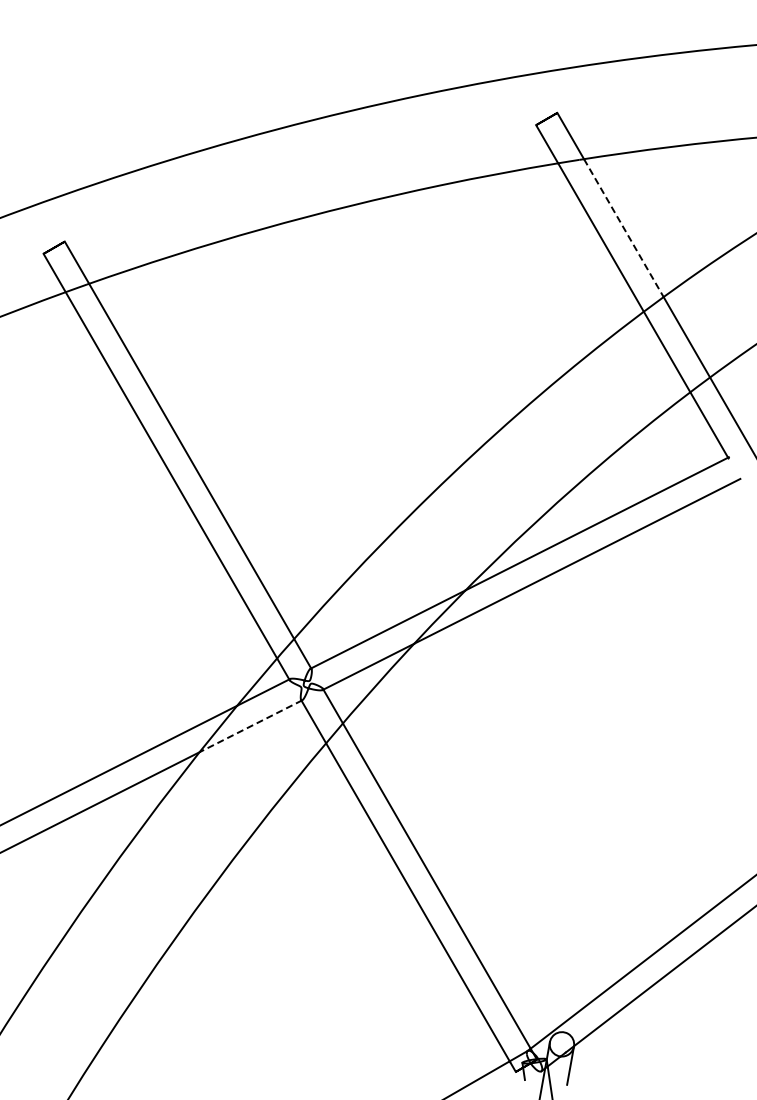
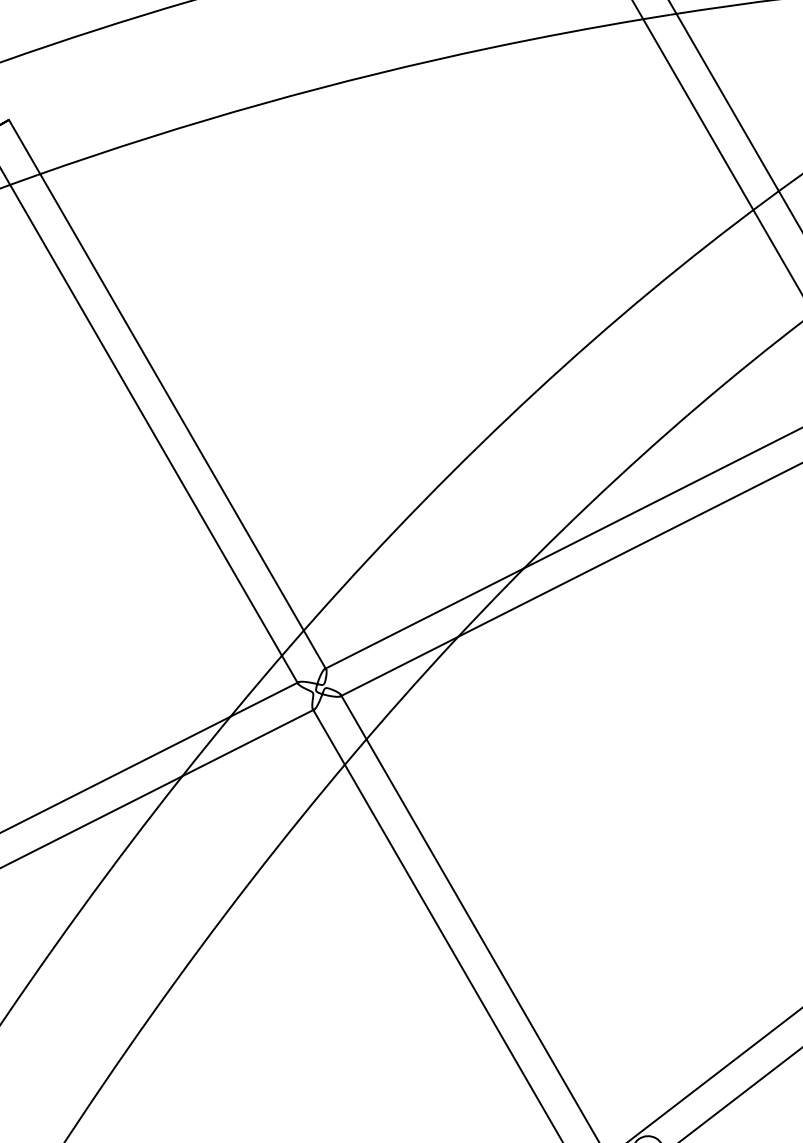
line: (623, 228) -> (727, 103), dashed -> solid
line: (250, 726) -> (247, 743), dashed -> solid

